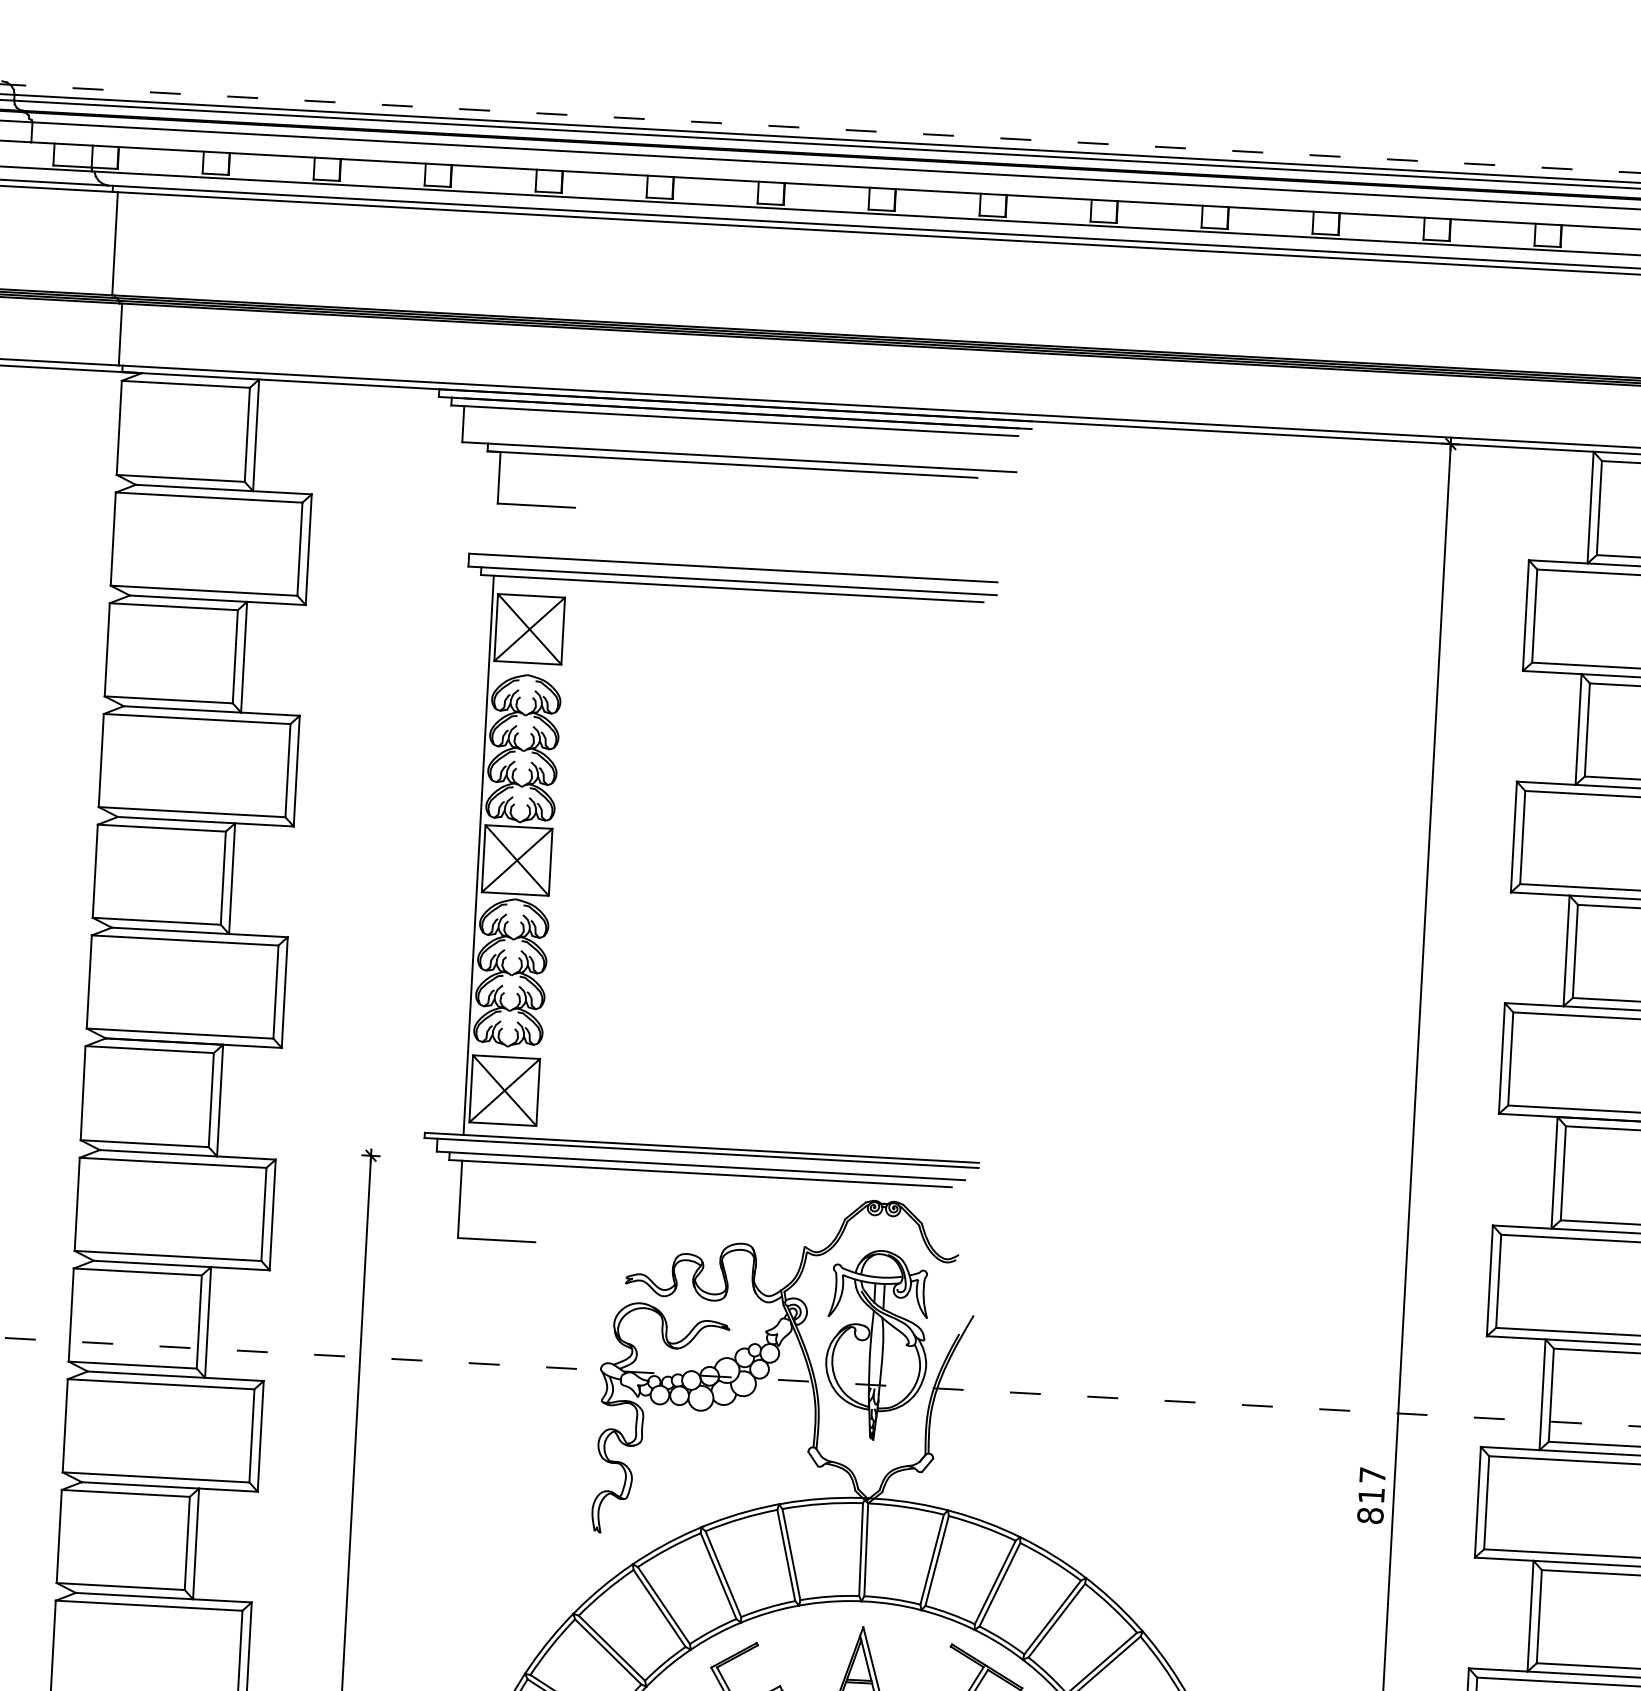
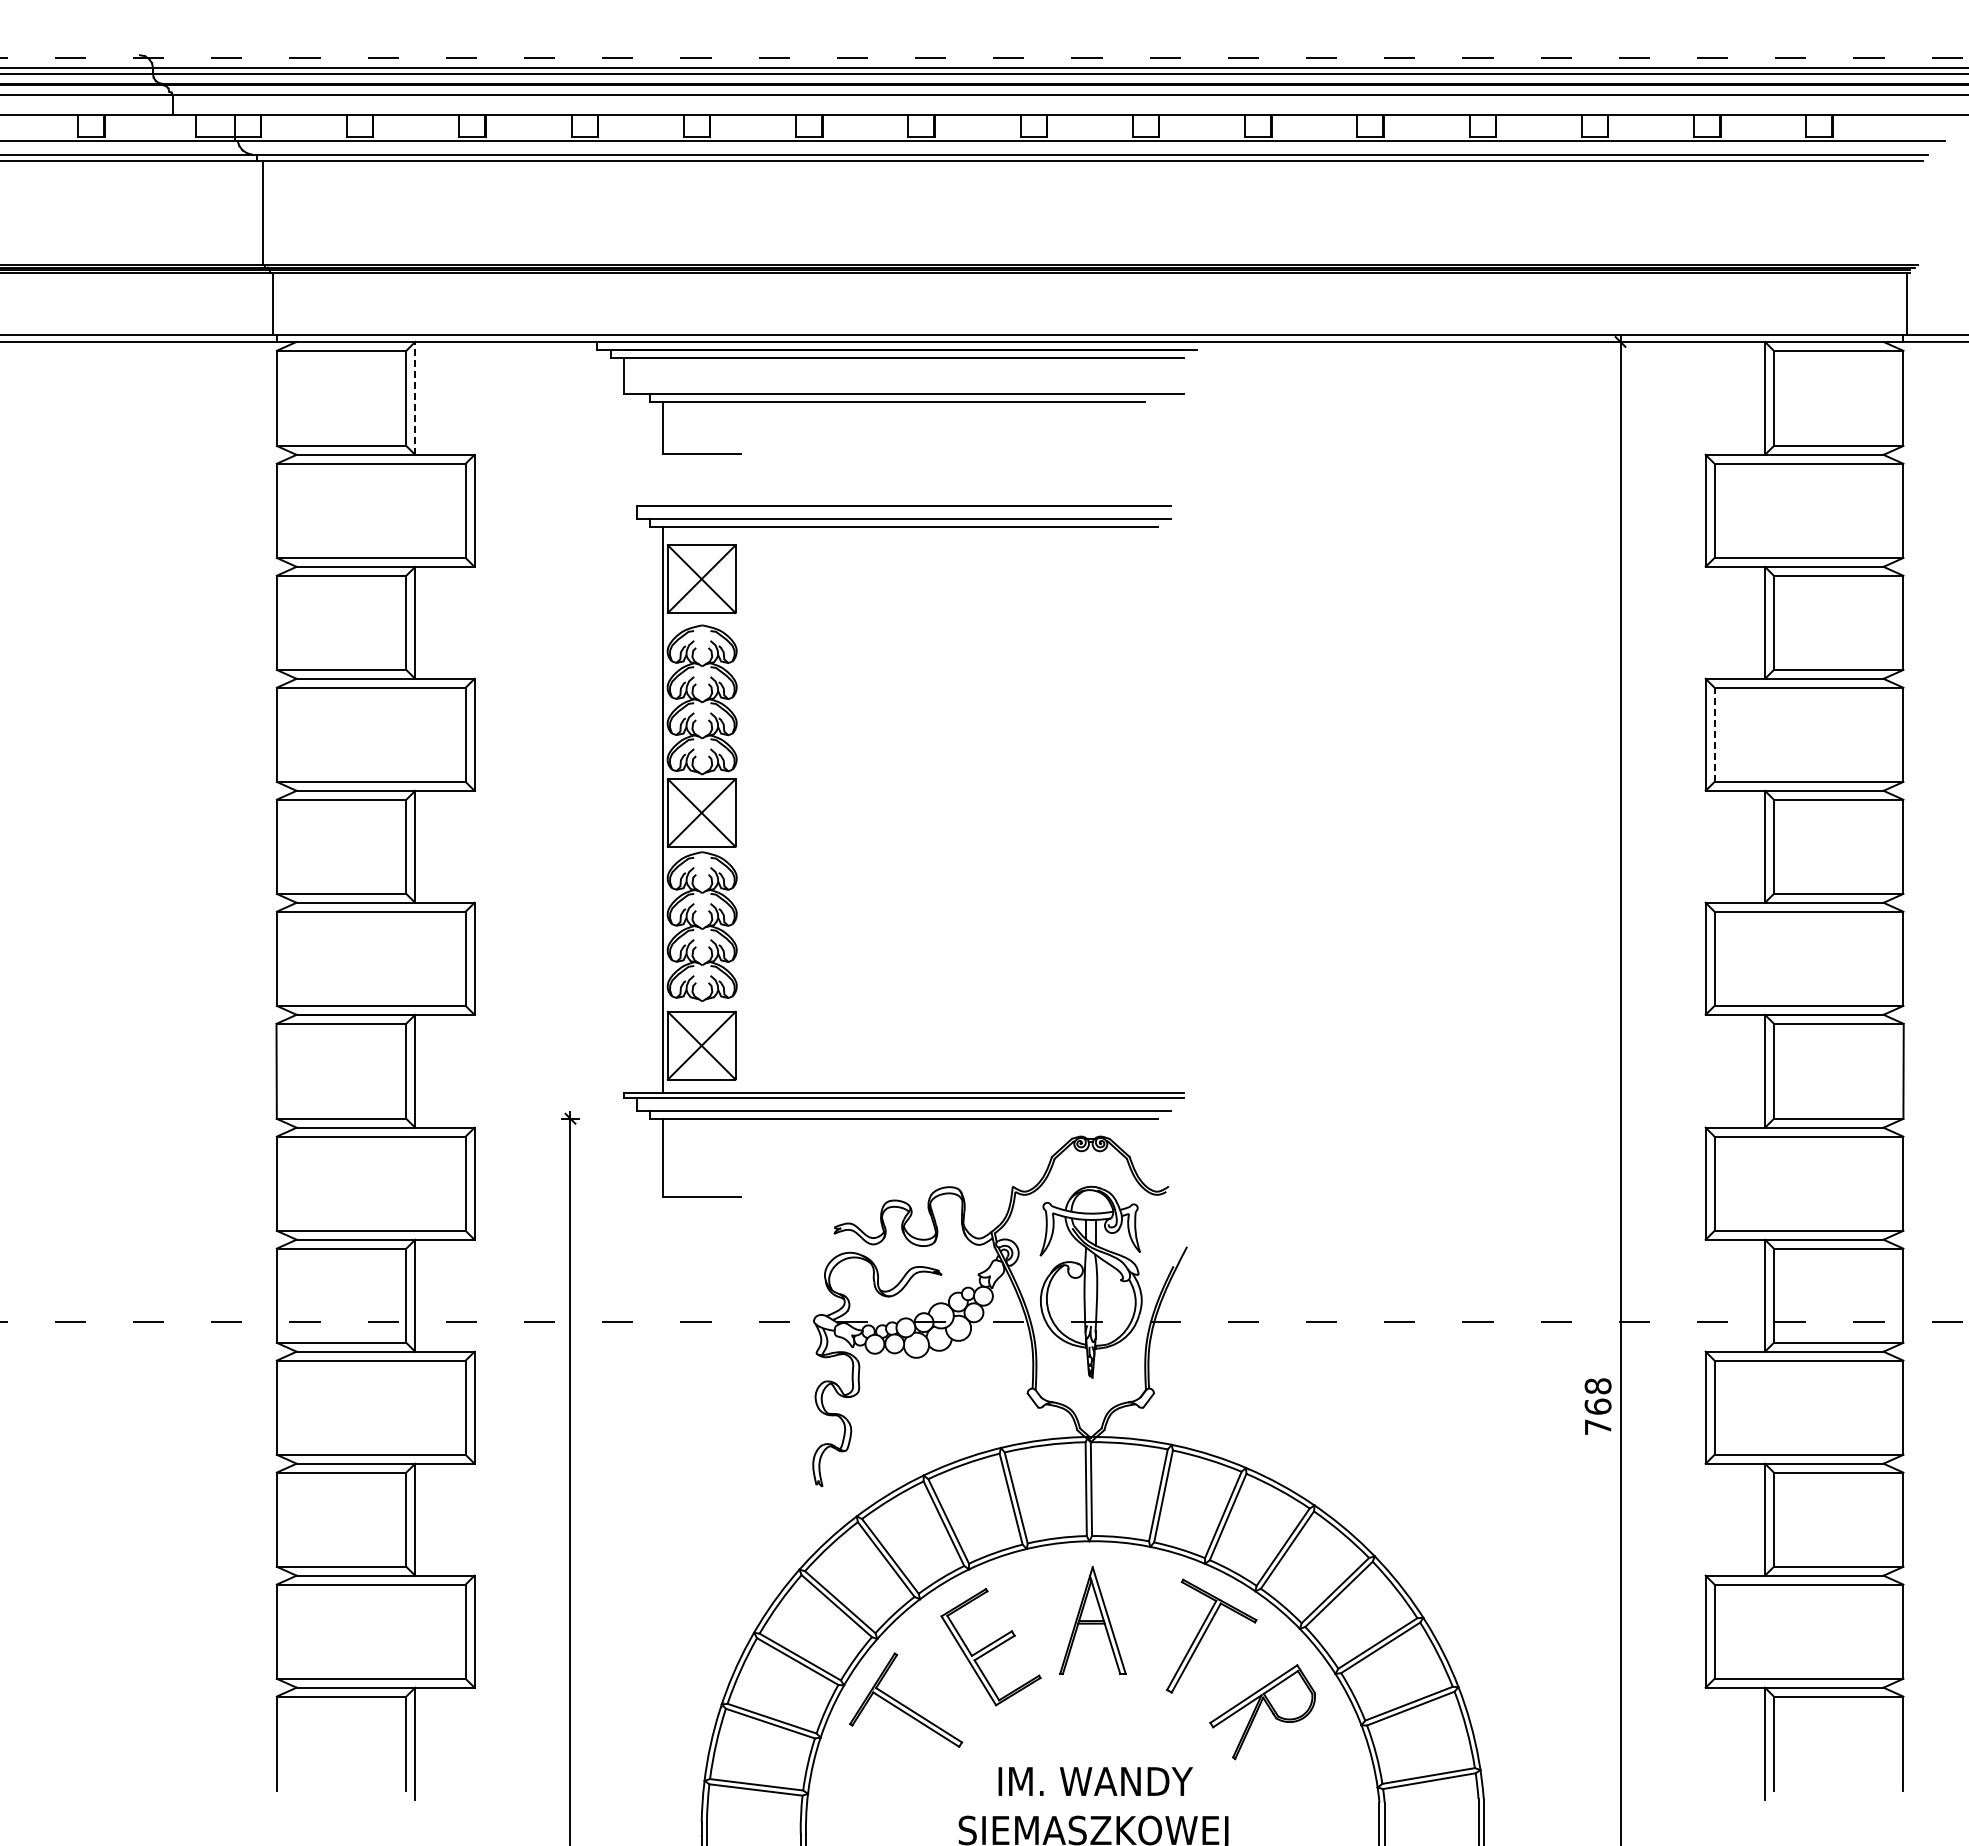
line: (256, 434) -> (415, 397), solid -> dashed
line: (1522, 837) -> (1714, 734), solid -> dashed
text: (1370, 1495) -> (1597, 1406), 817 -> 768

